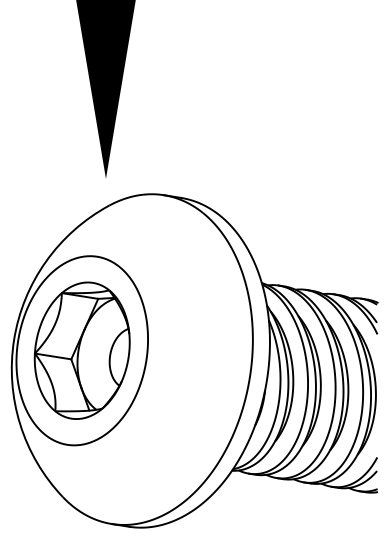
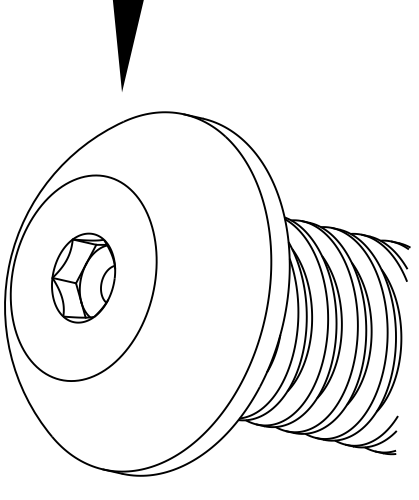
part: (81, 350) -> (82, 277), size x0.6

